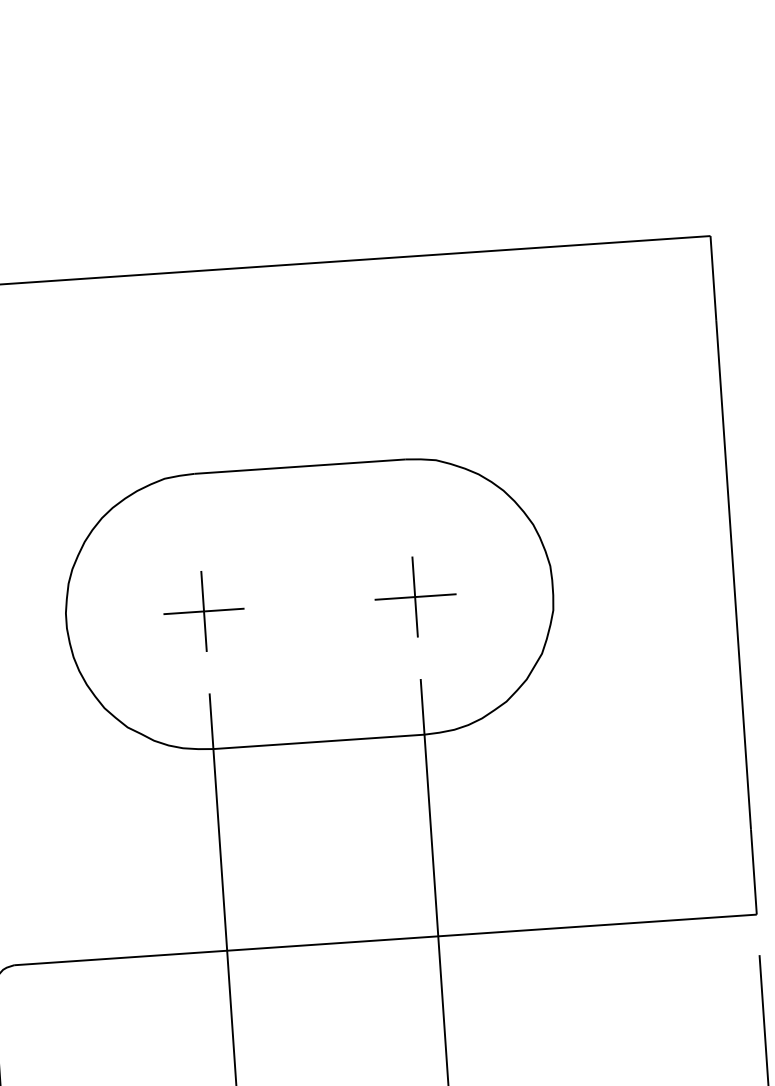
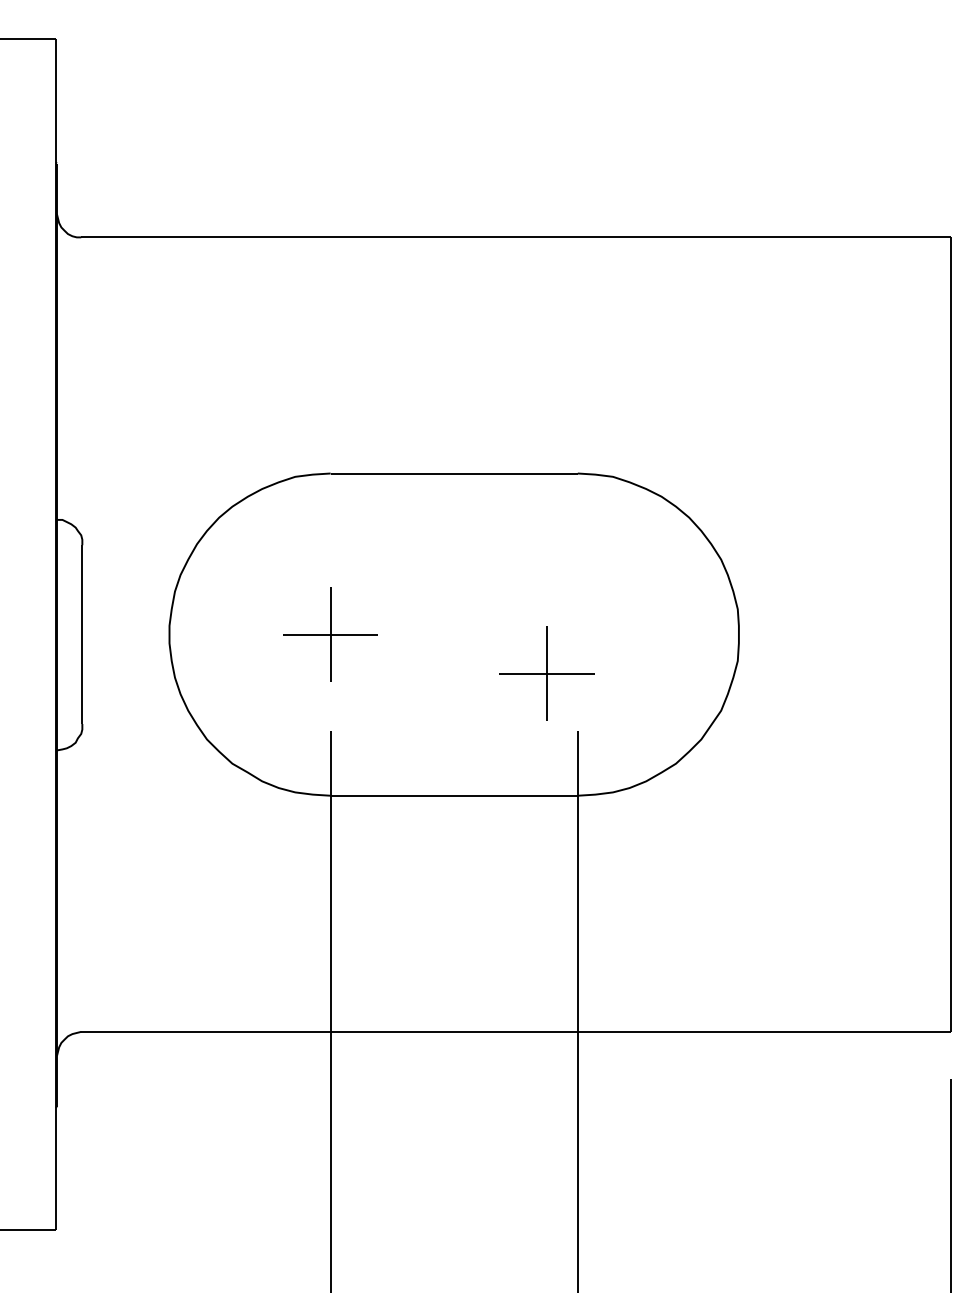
part: (414, 596) -> (546, 673), moved

